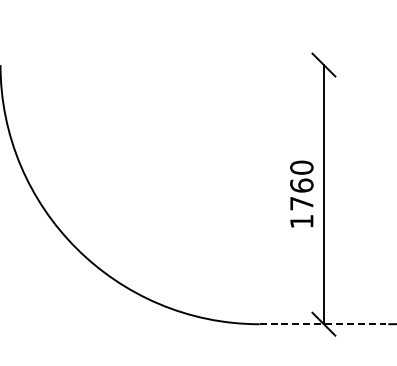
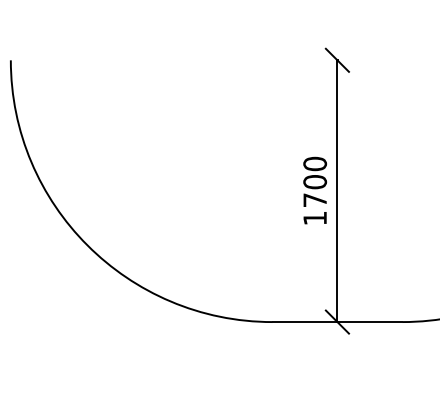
text: (301, 185) -> (314, 181), 1760 -> 1700
line: (323, 324) -> (337, 322), dashed -> solid

